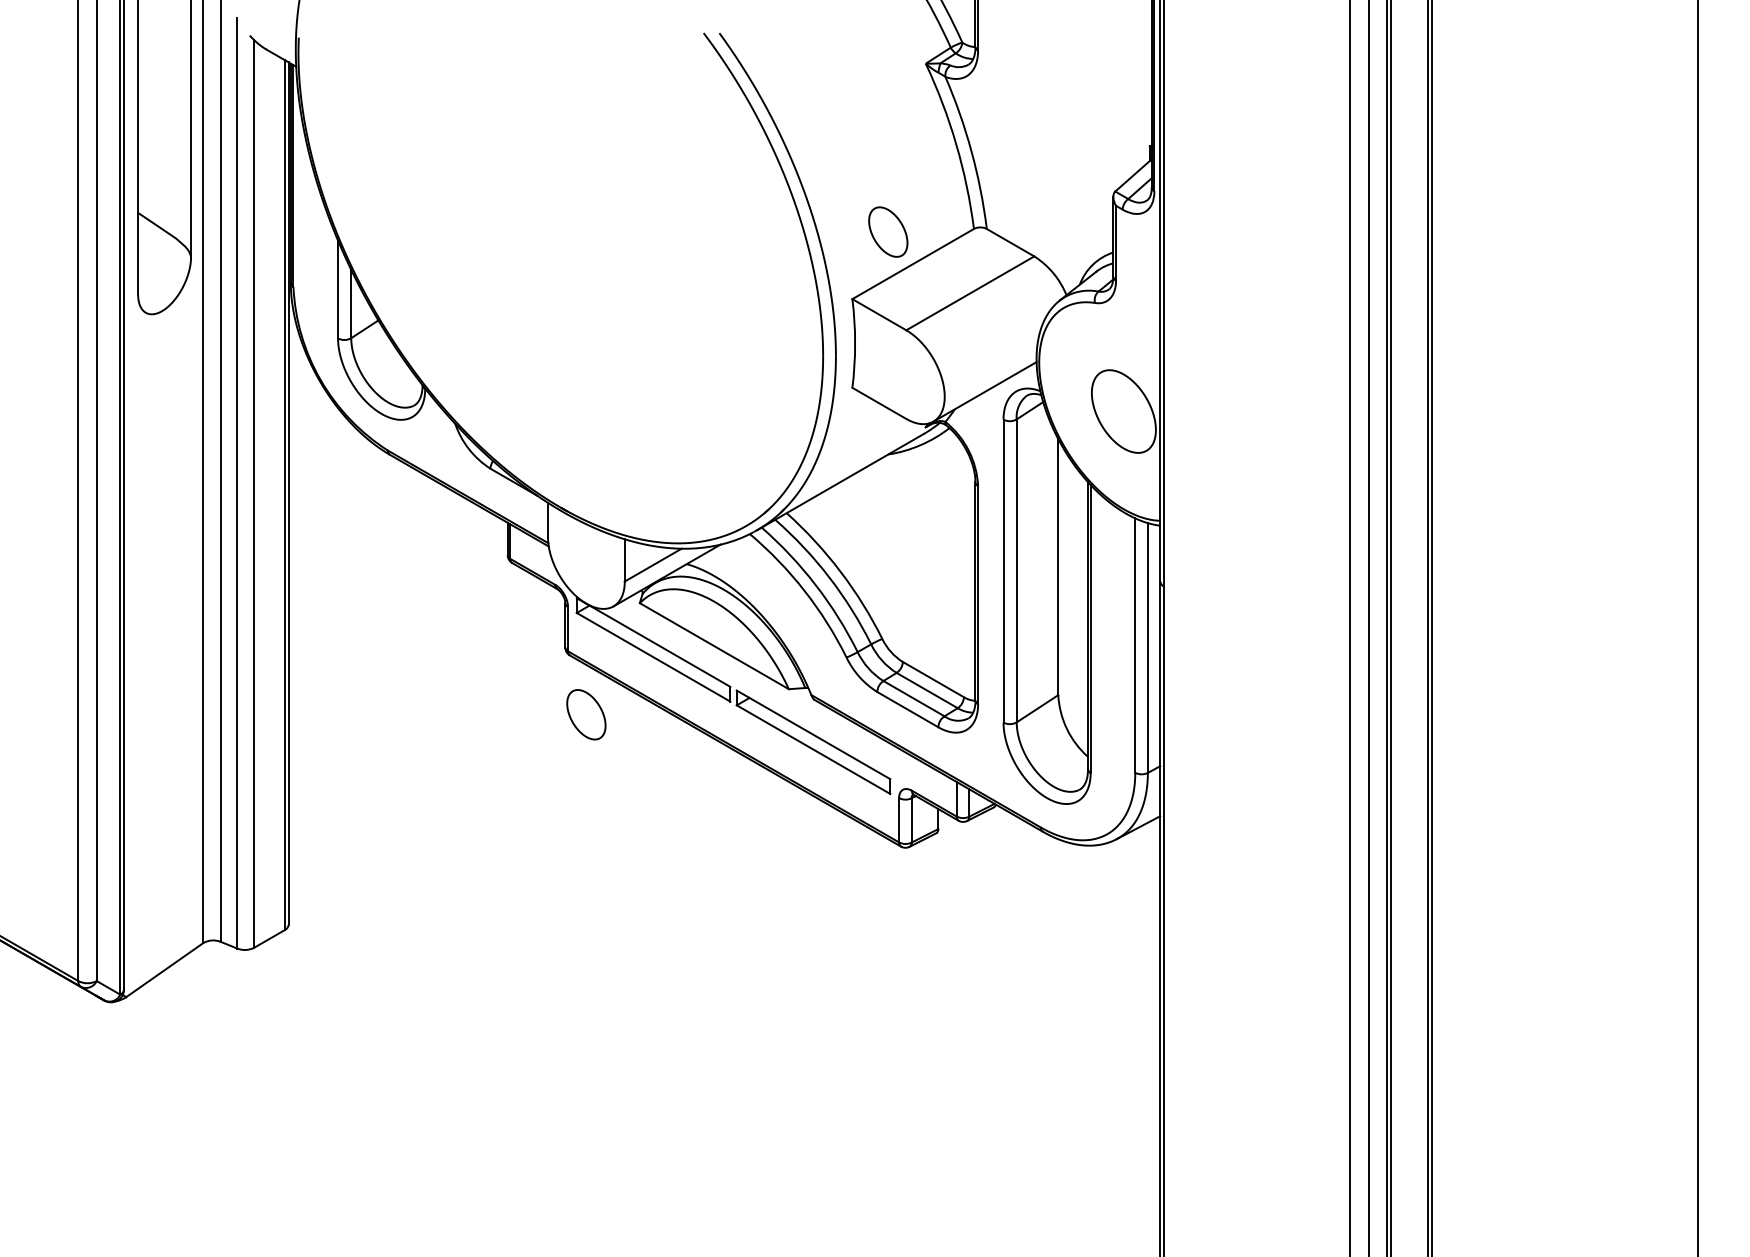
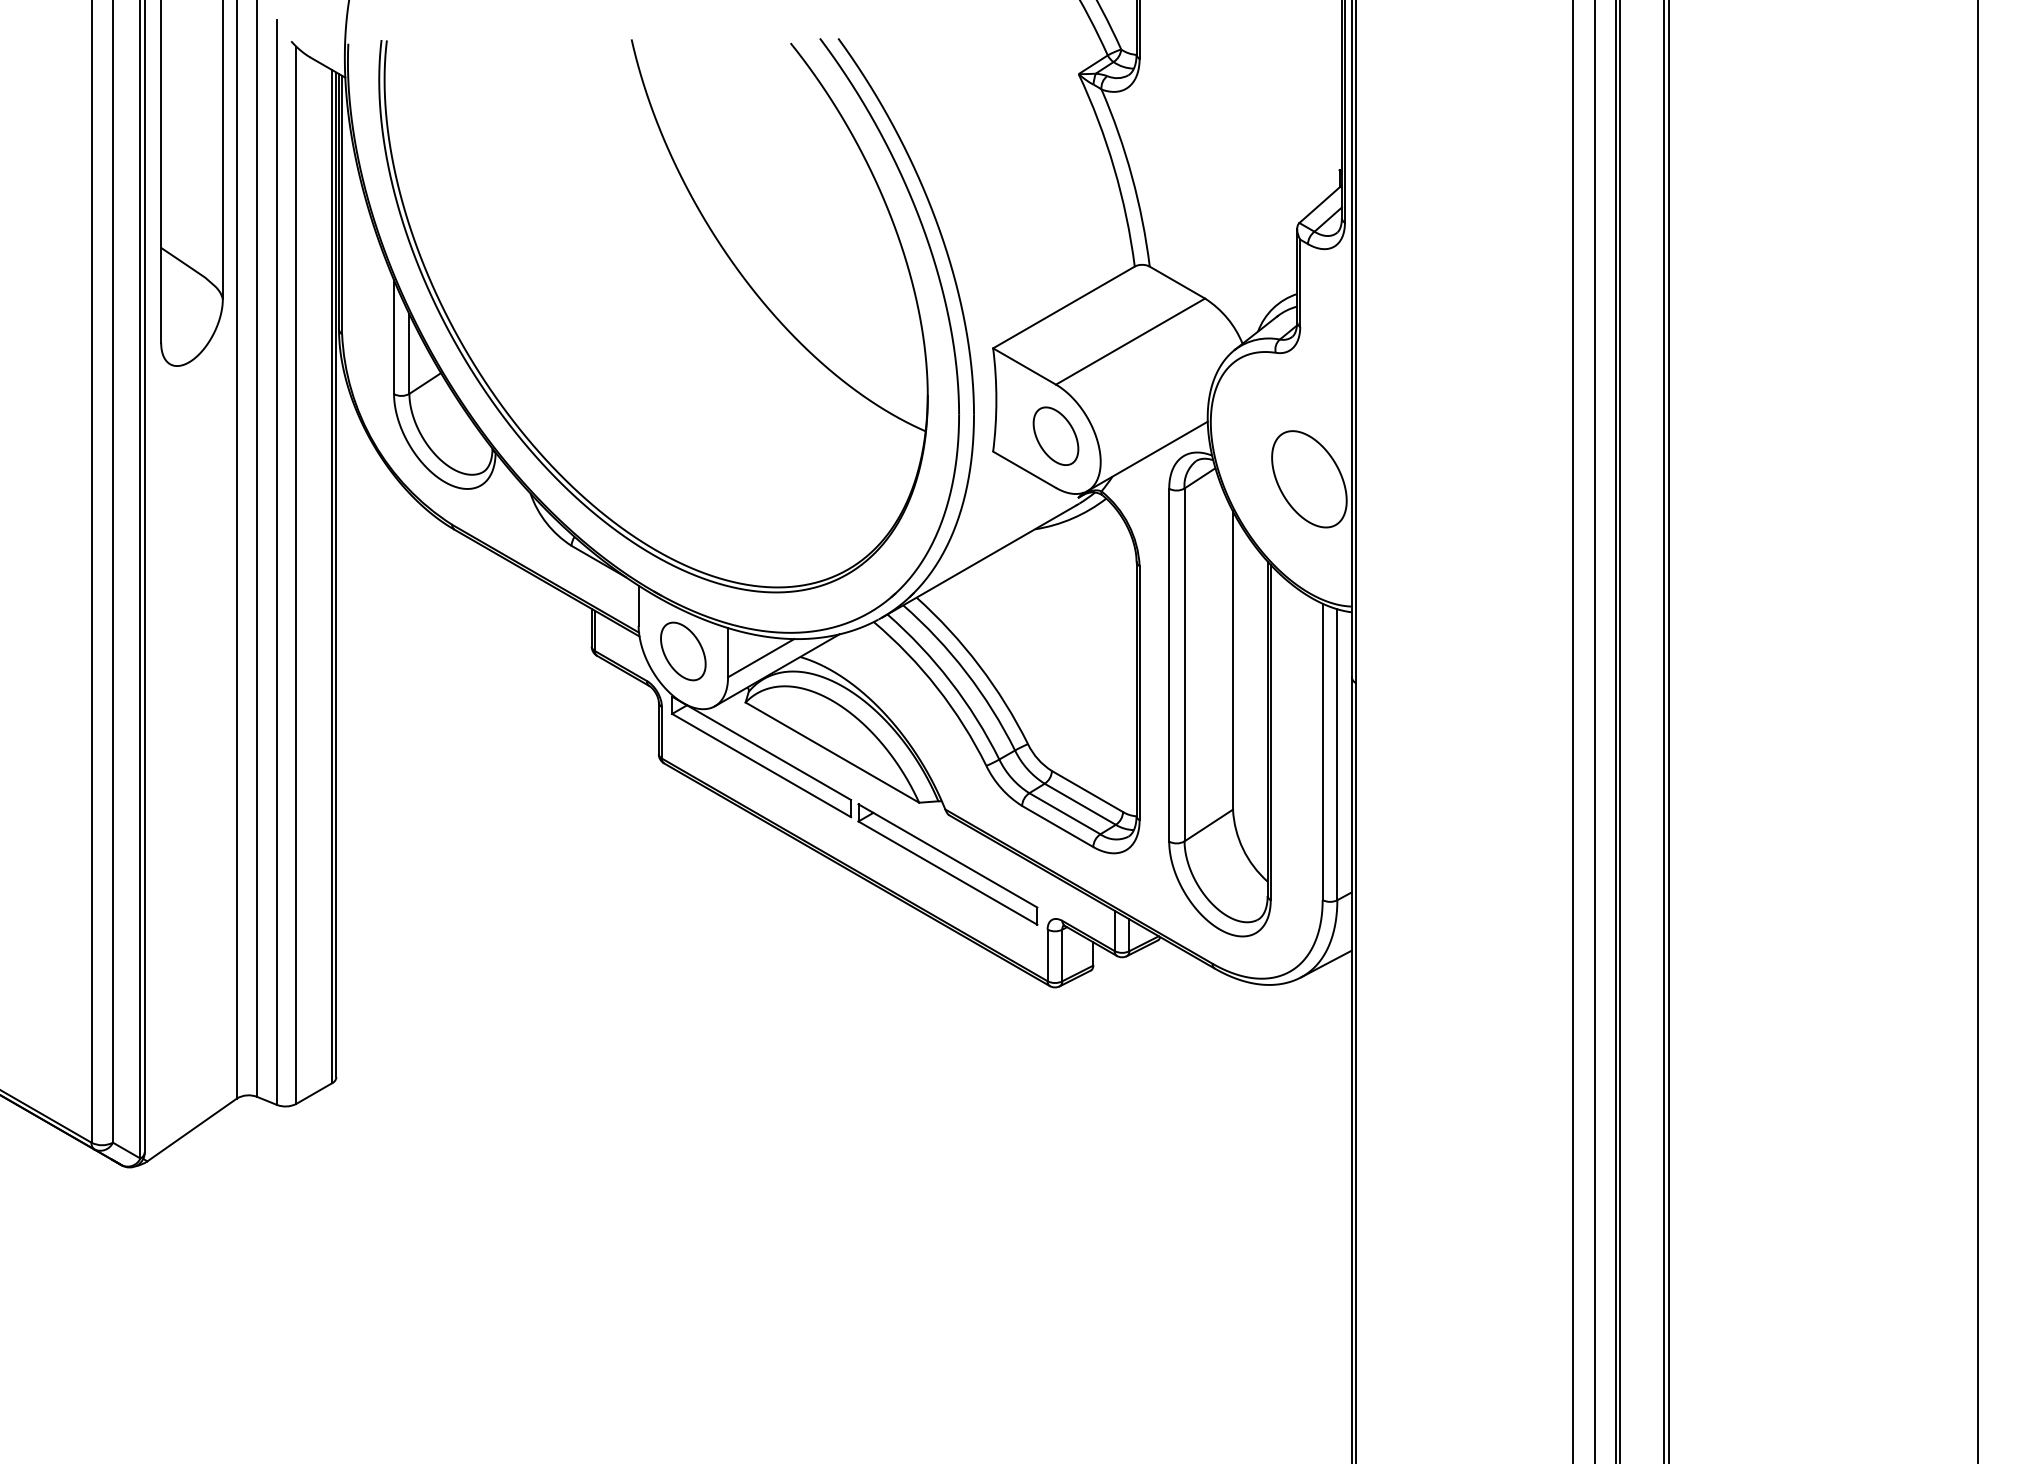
part: (628, 227) -> (732, 264), added
part: (887, 231) -> (1055, 435), moved
part: (586, 714) -> (683, 651), moved

